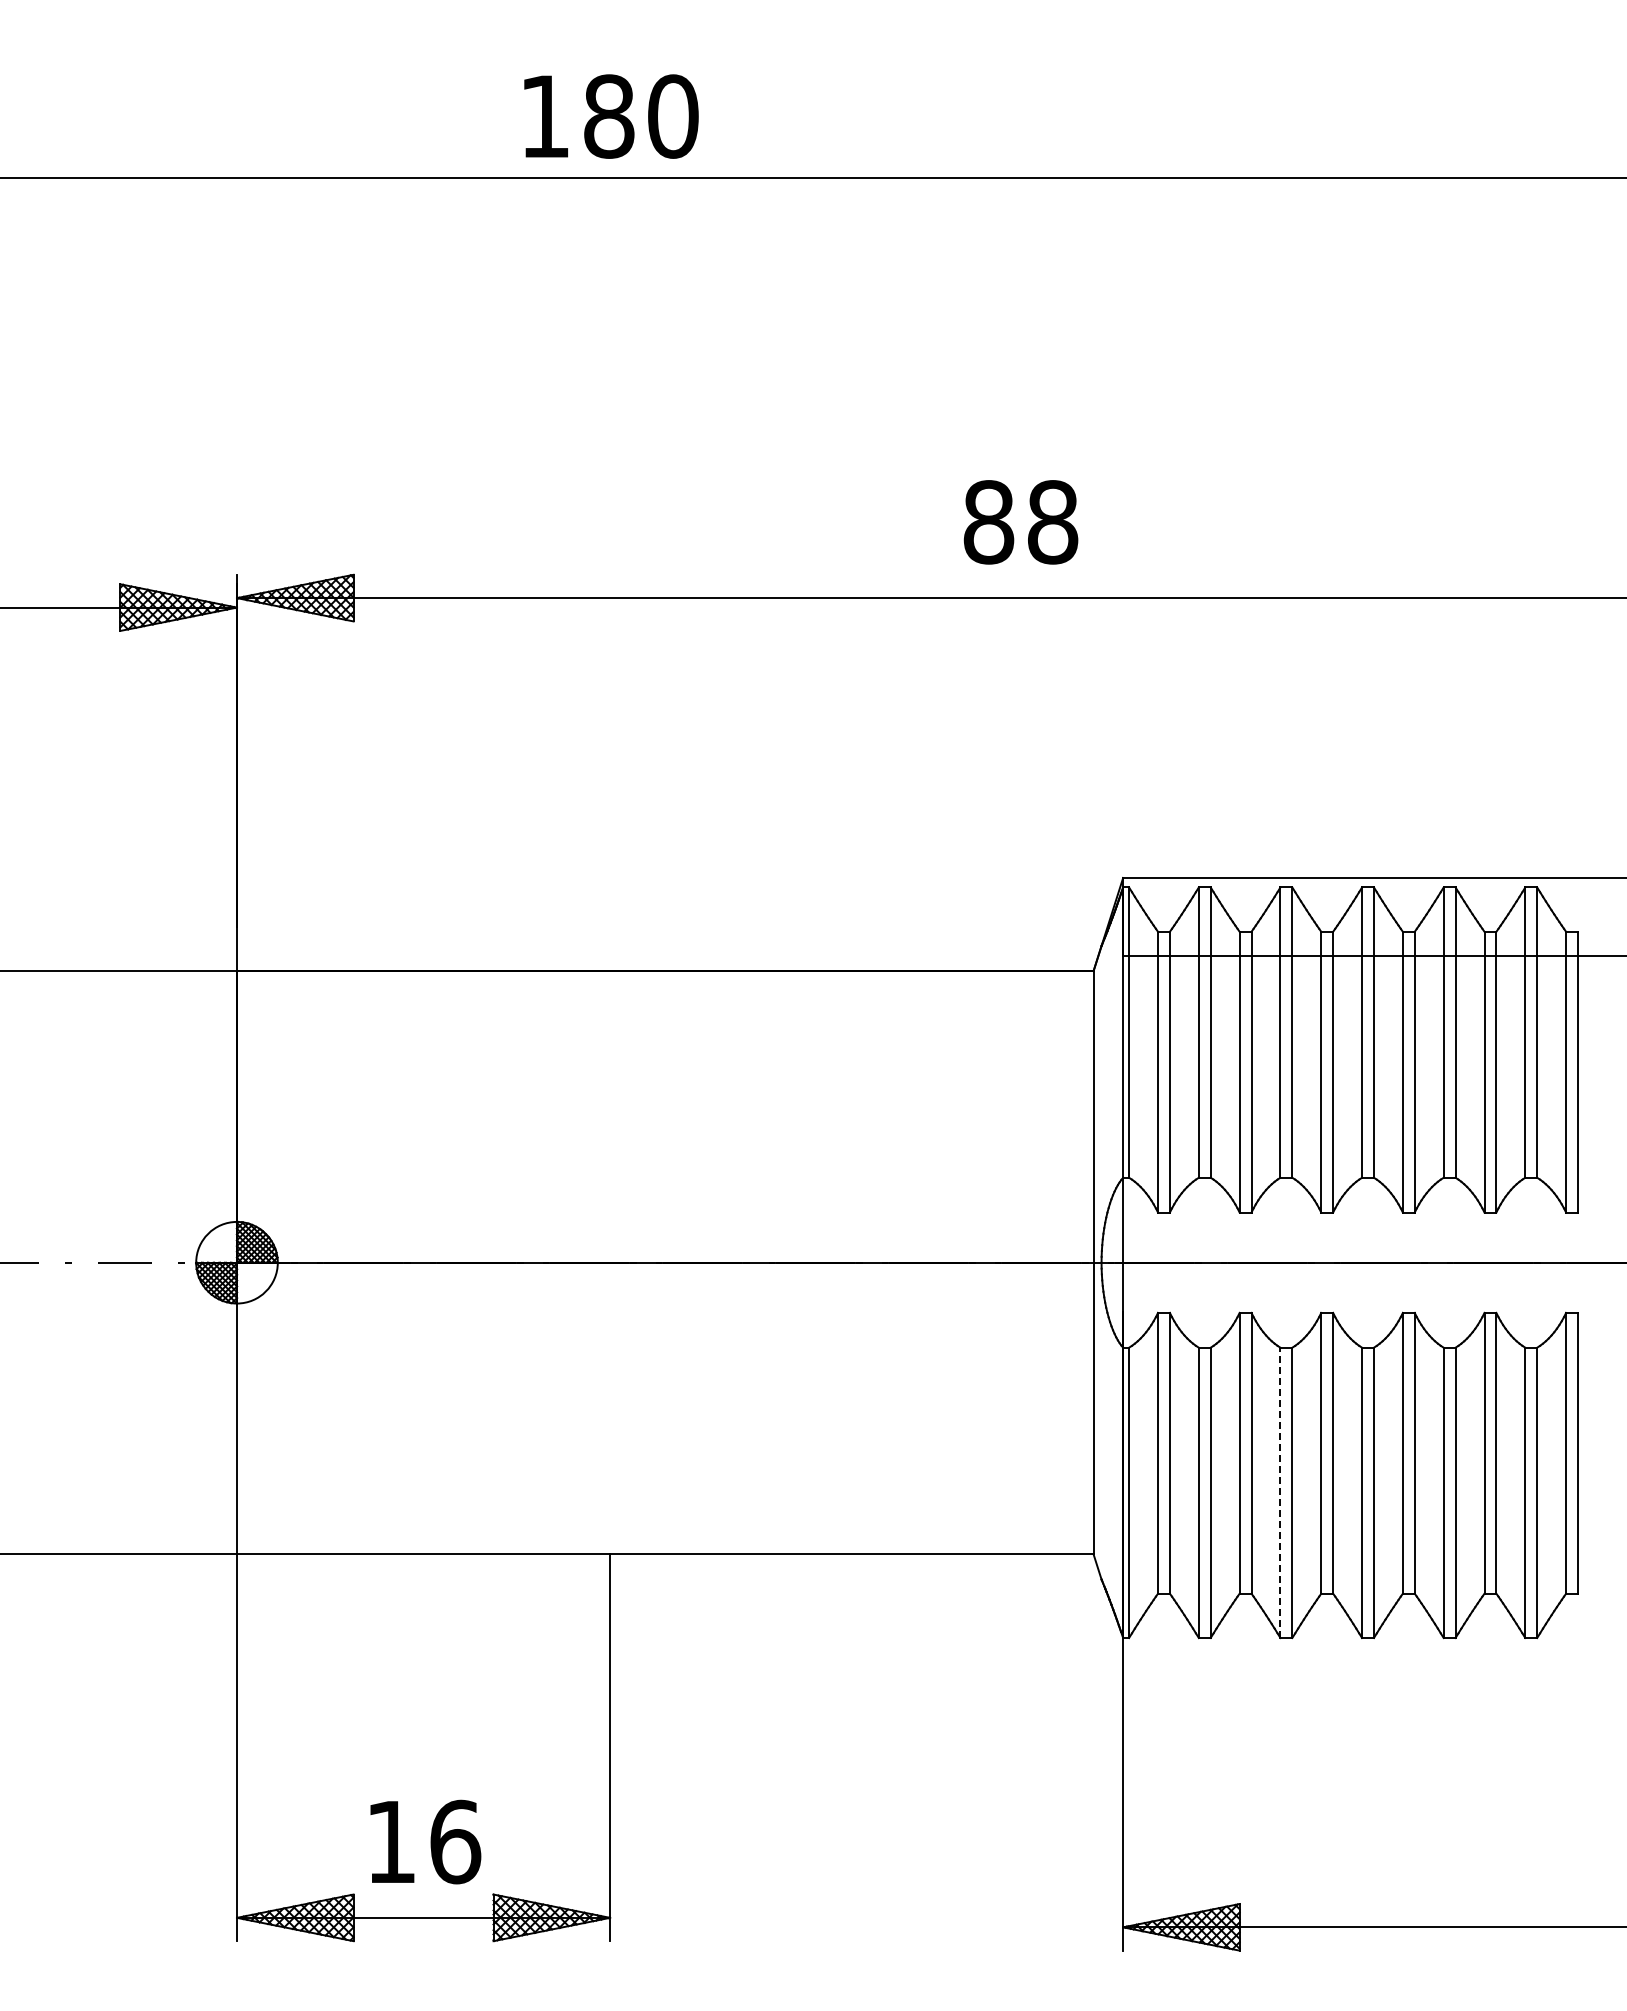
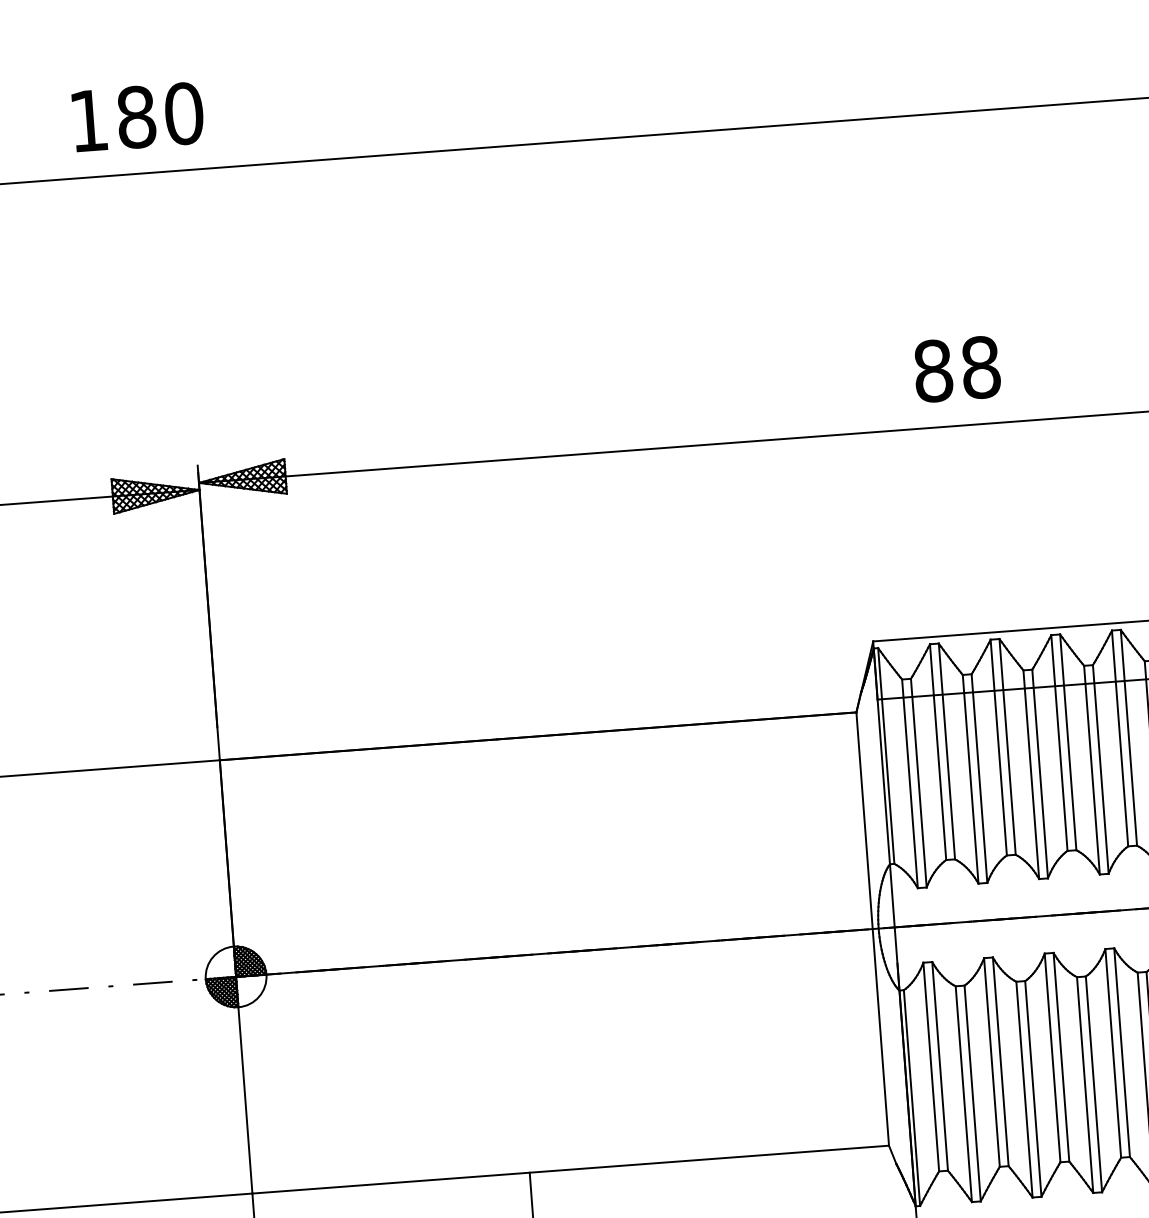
text: (611, 116) -> (138, 117), moved
text: (1020, 522) -> (956, 369), moved
line: (1280, 1492) -> (1024, 1089), dashed -> solid

